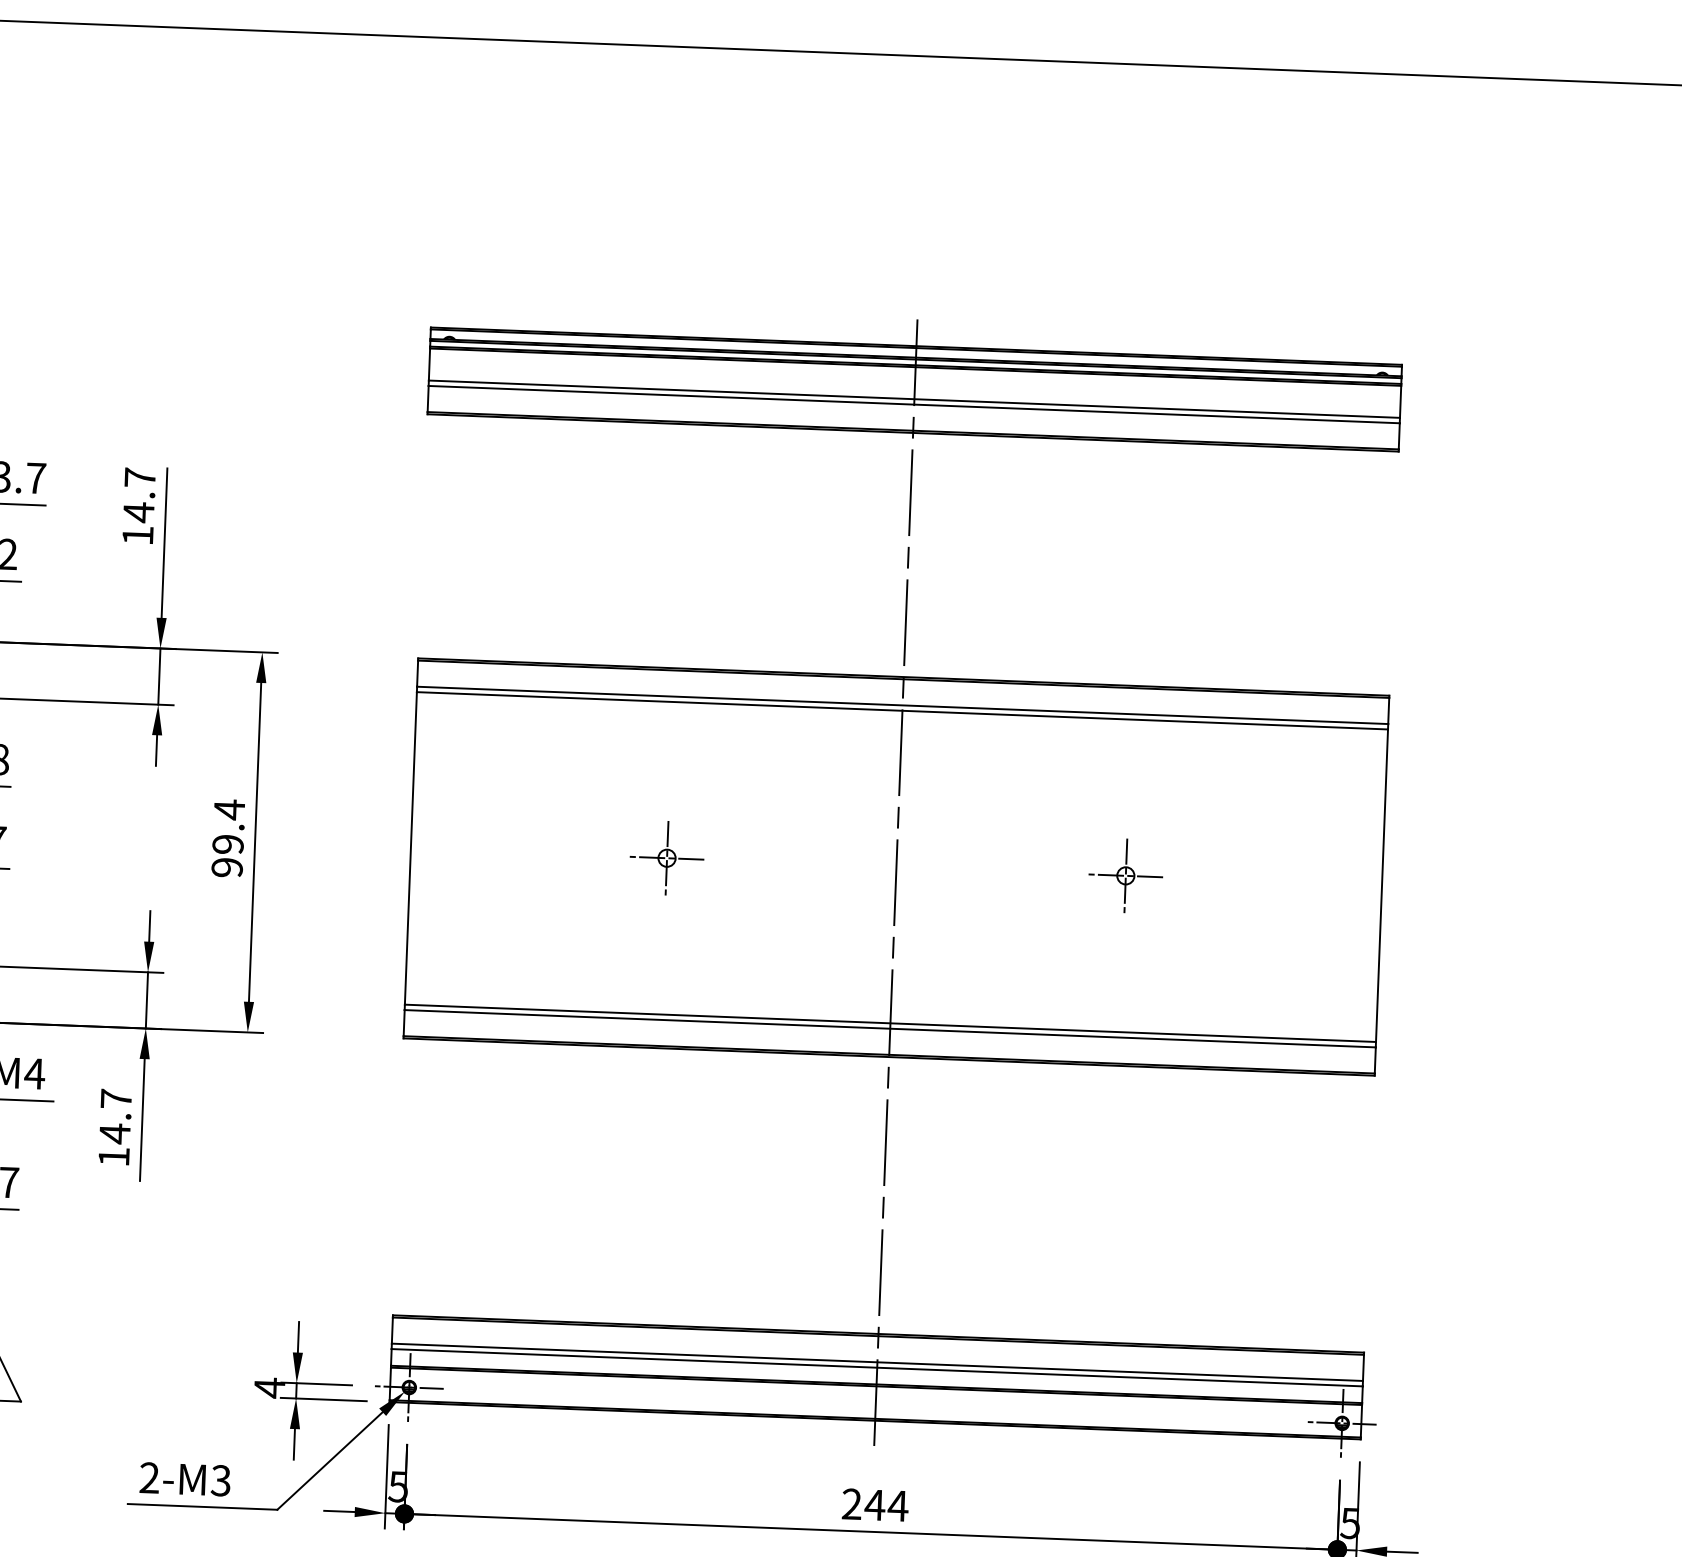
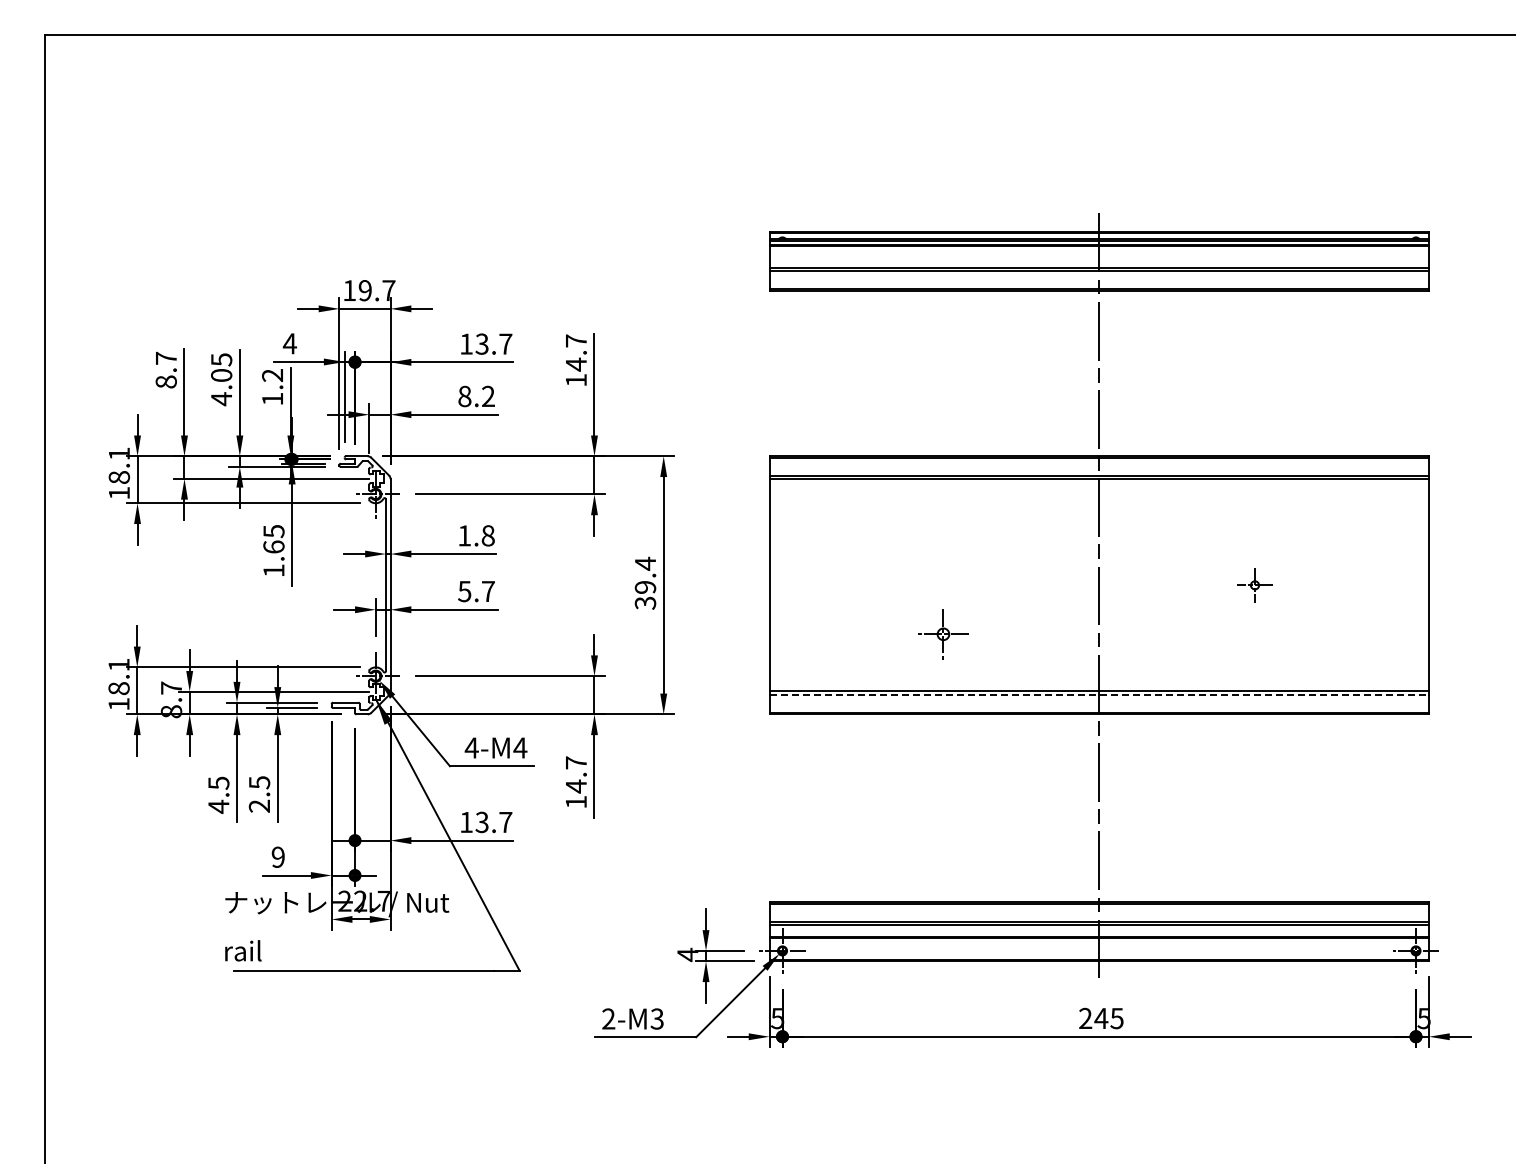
part: (667, 858) -> (943, 634), moved
text: (227, 866) -> (645, 602), 99.4 -> 39.4
part: (1125, 876) -> (1254, 585), size x0.7
line: (890, 1029) -> (1099, 695), solid -> dashed
text: (898, 1505) -> (1117, 1018), 244 -> 245

